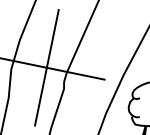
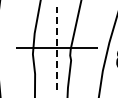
line: (46, 66) -> (56, 47), solid -> dashed

